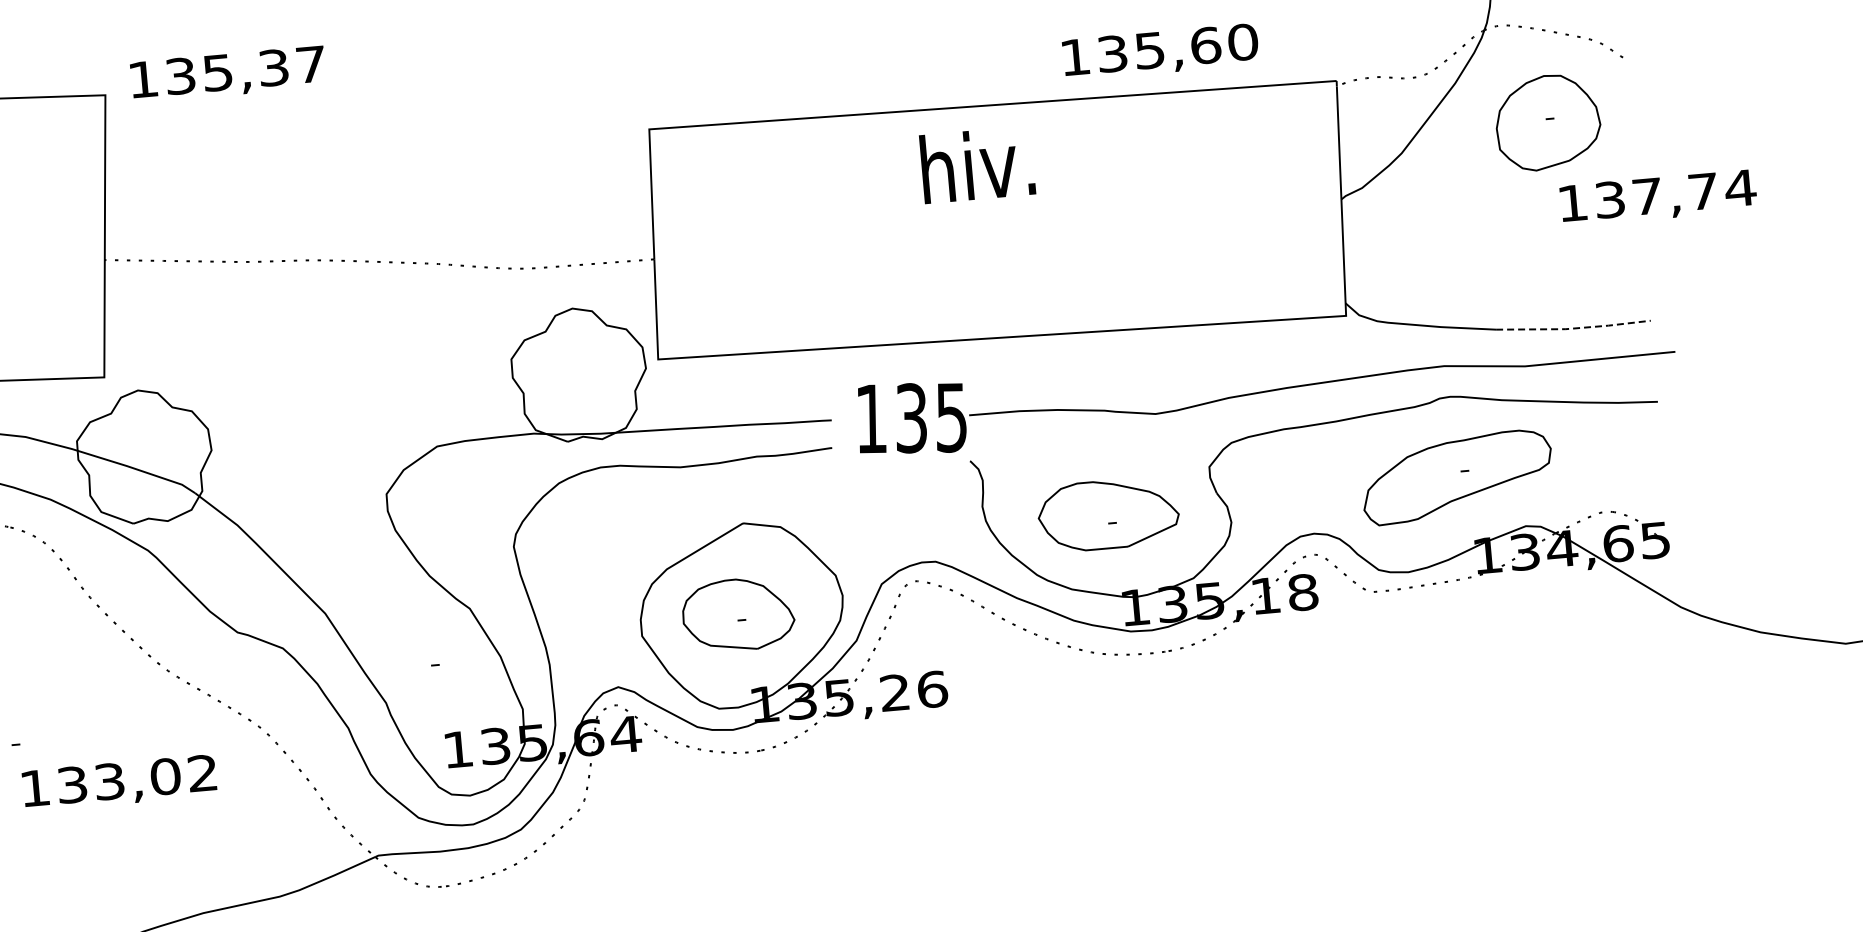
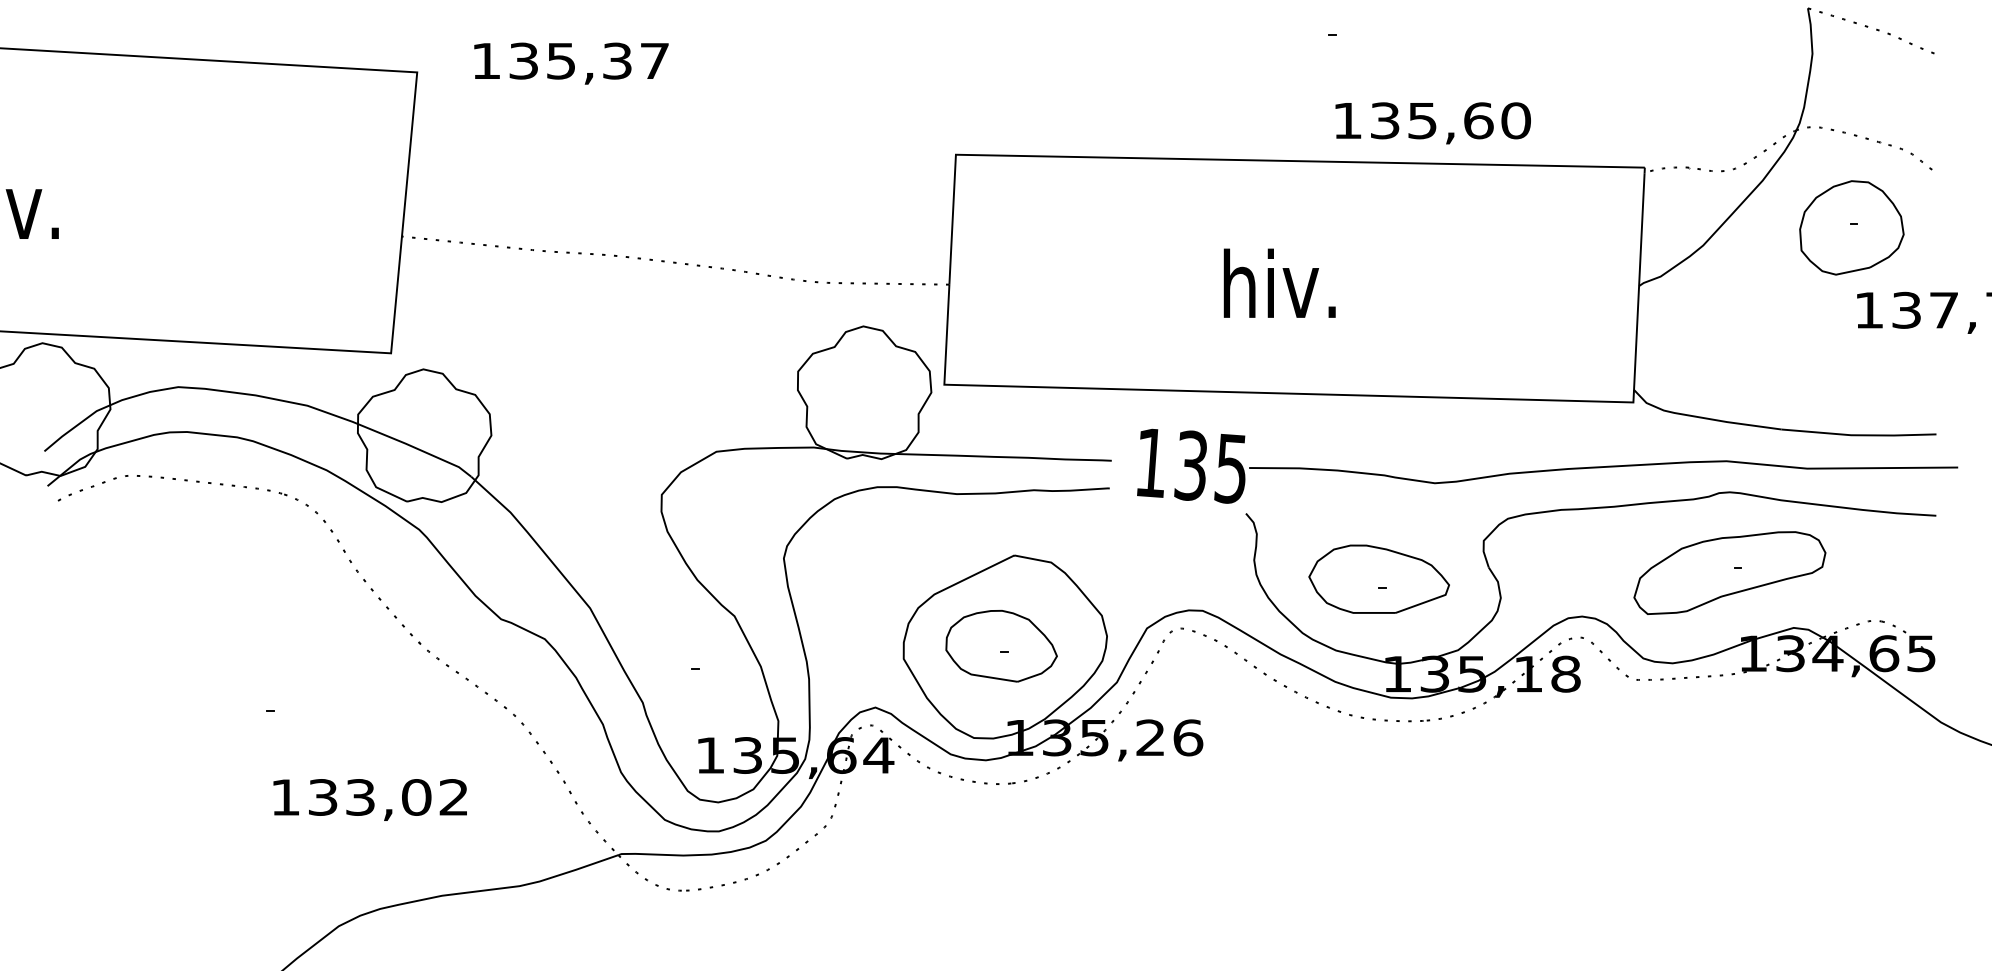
text: (1160, 52) -> (1432, 123), moved
text: (228, 74) -> (571, 63), moved
text: (977, 164) -> (1279, 282), moved
line: (1574, 328) -> (1859, 435), dashed -> solid
text: (118, 782) -> (369, 799), moved

